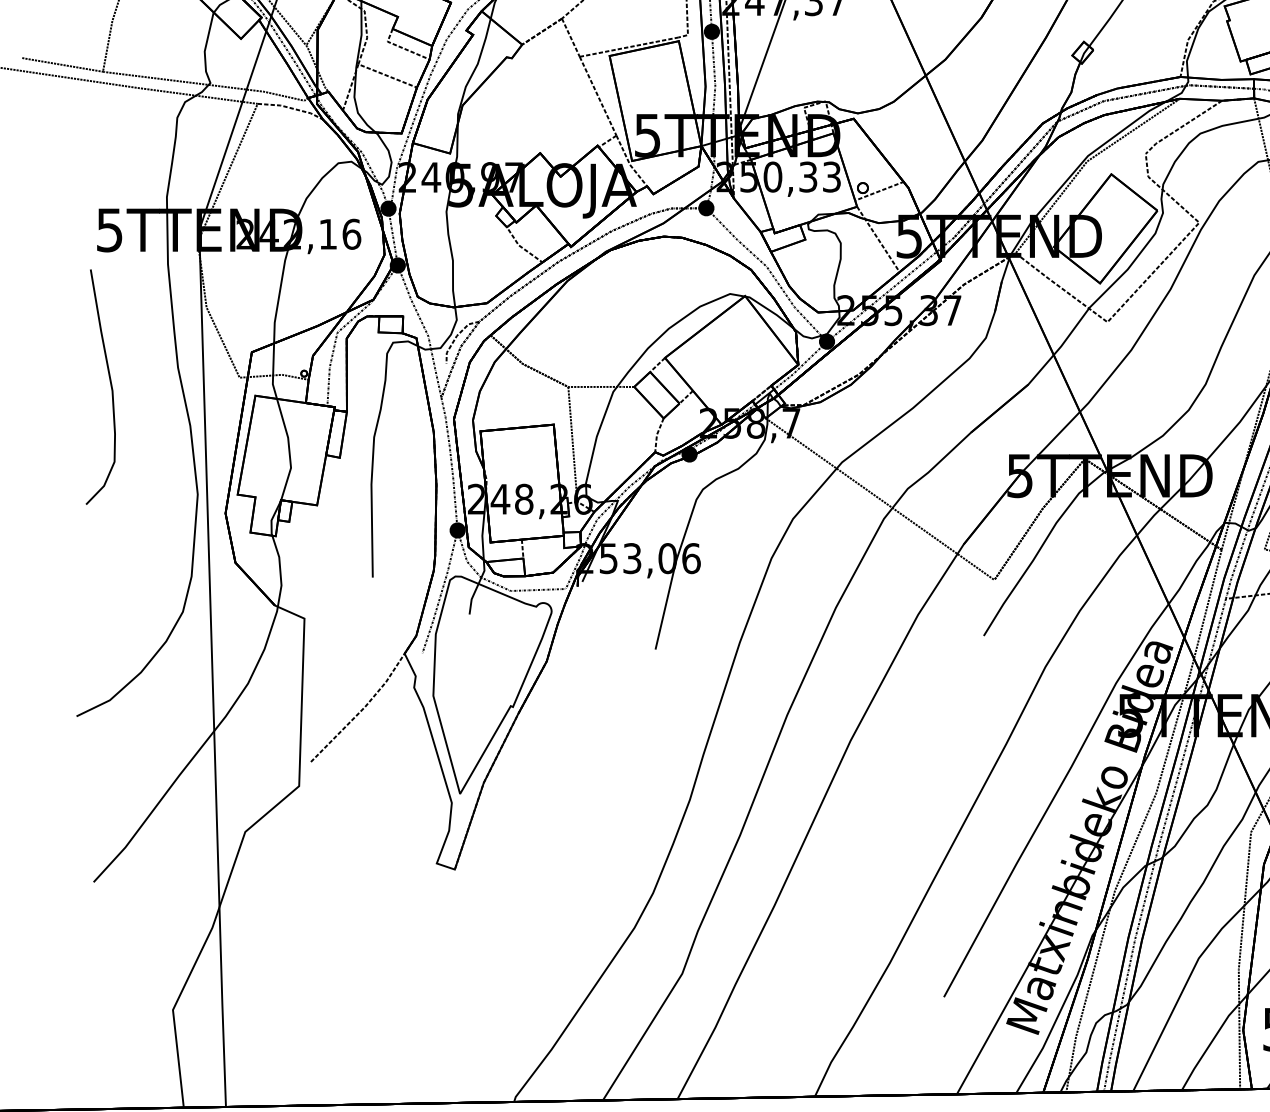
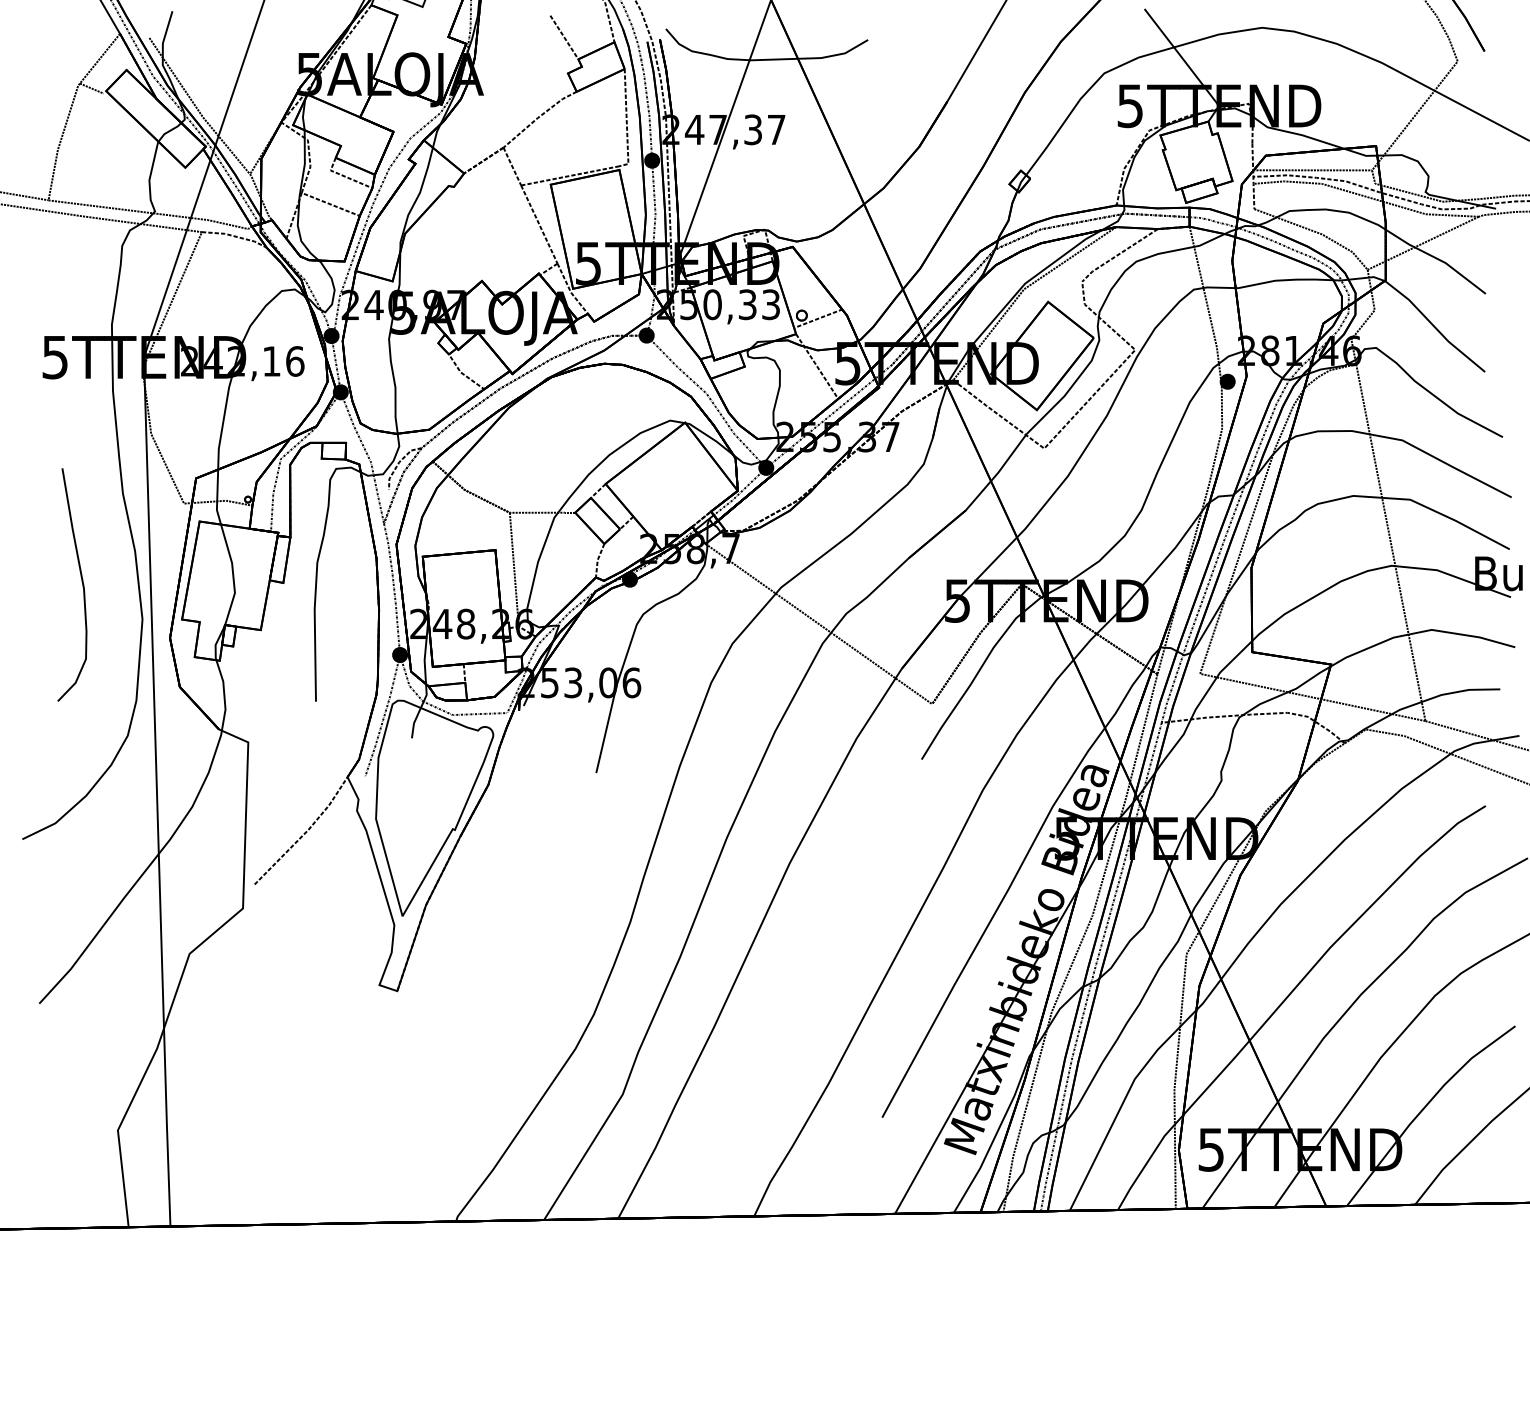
curve: (110, 384) -> (81, 582), moved

